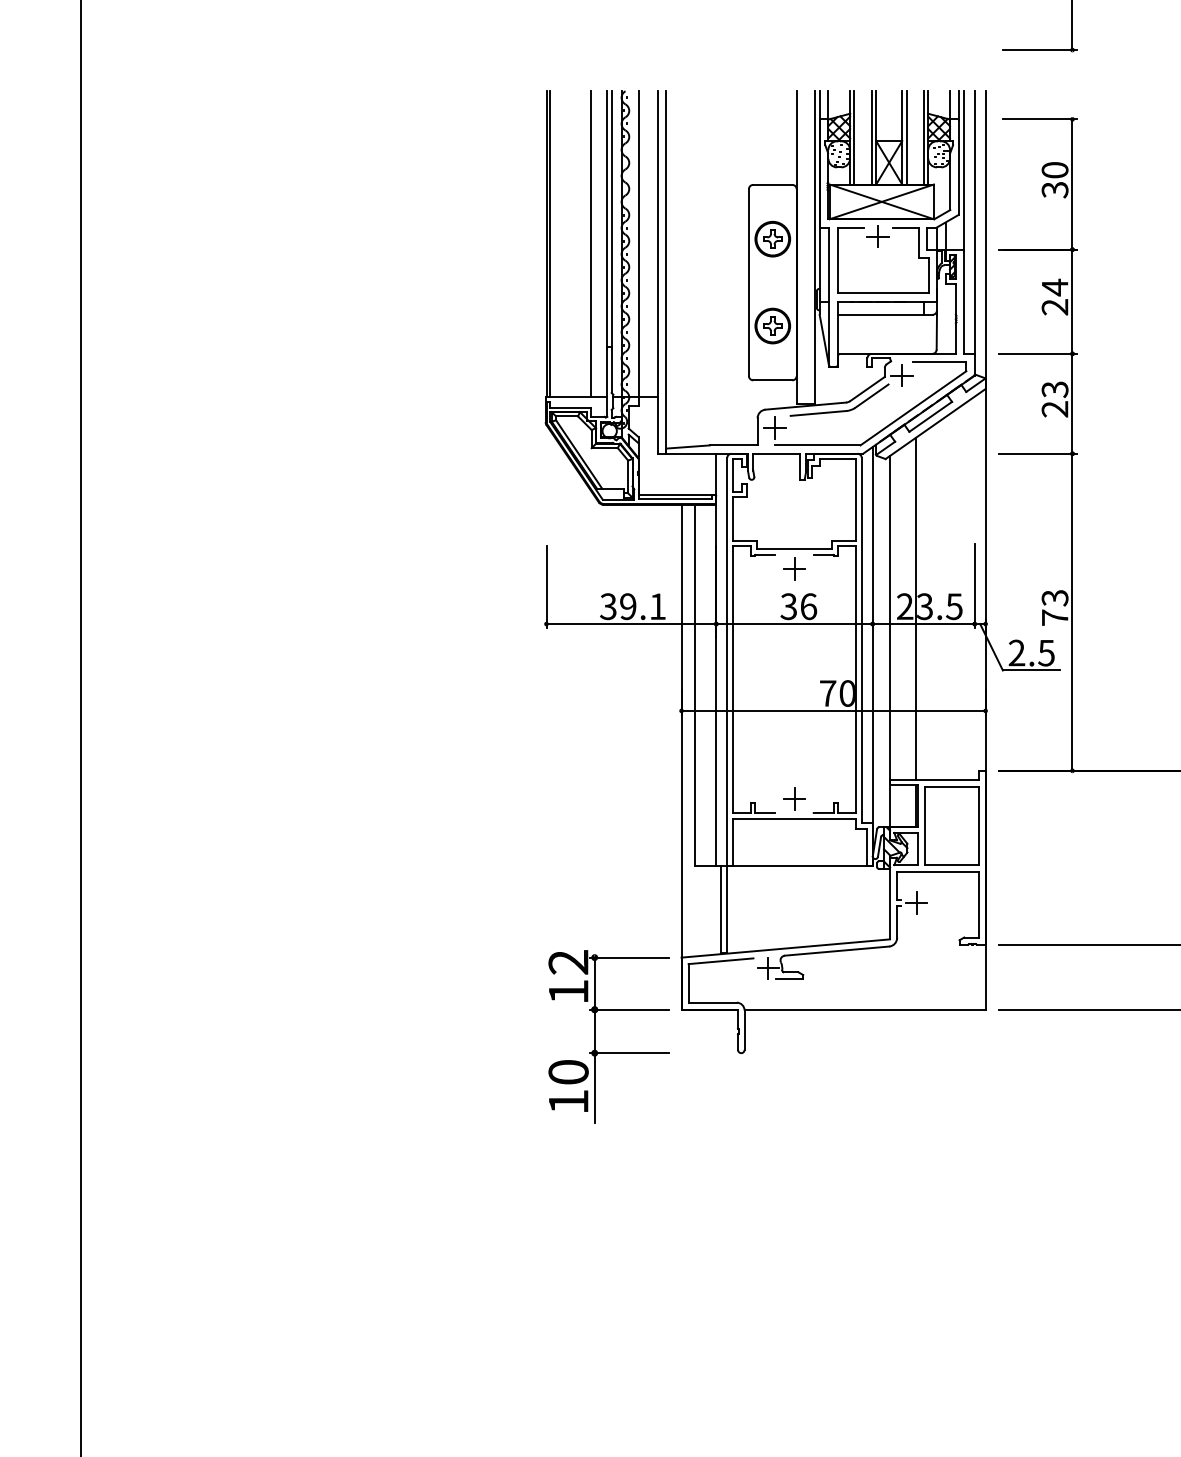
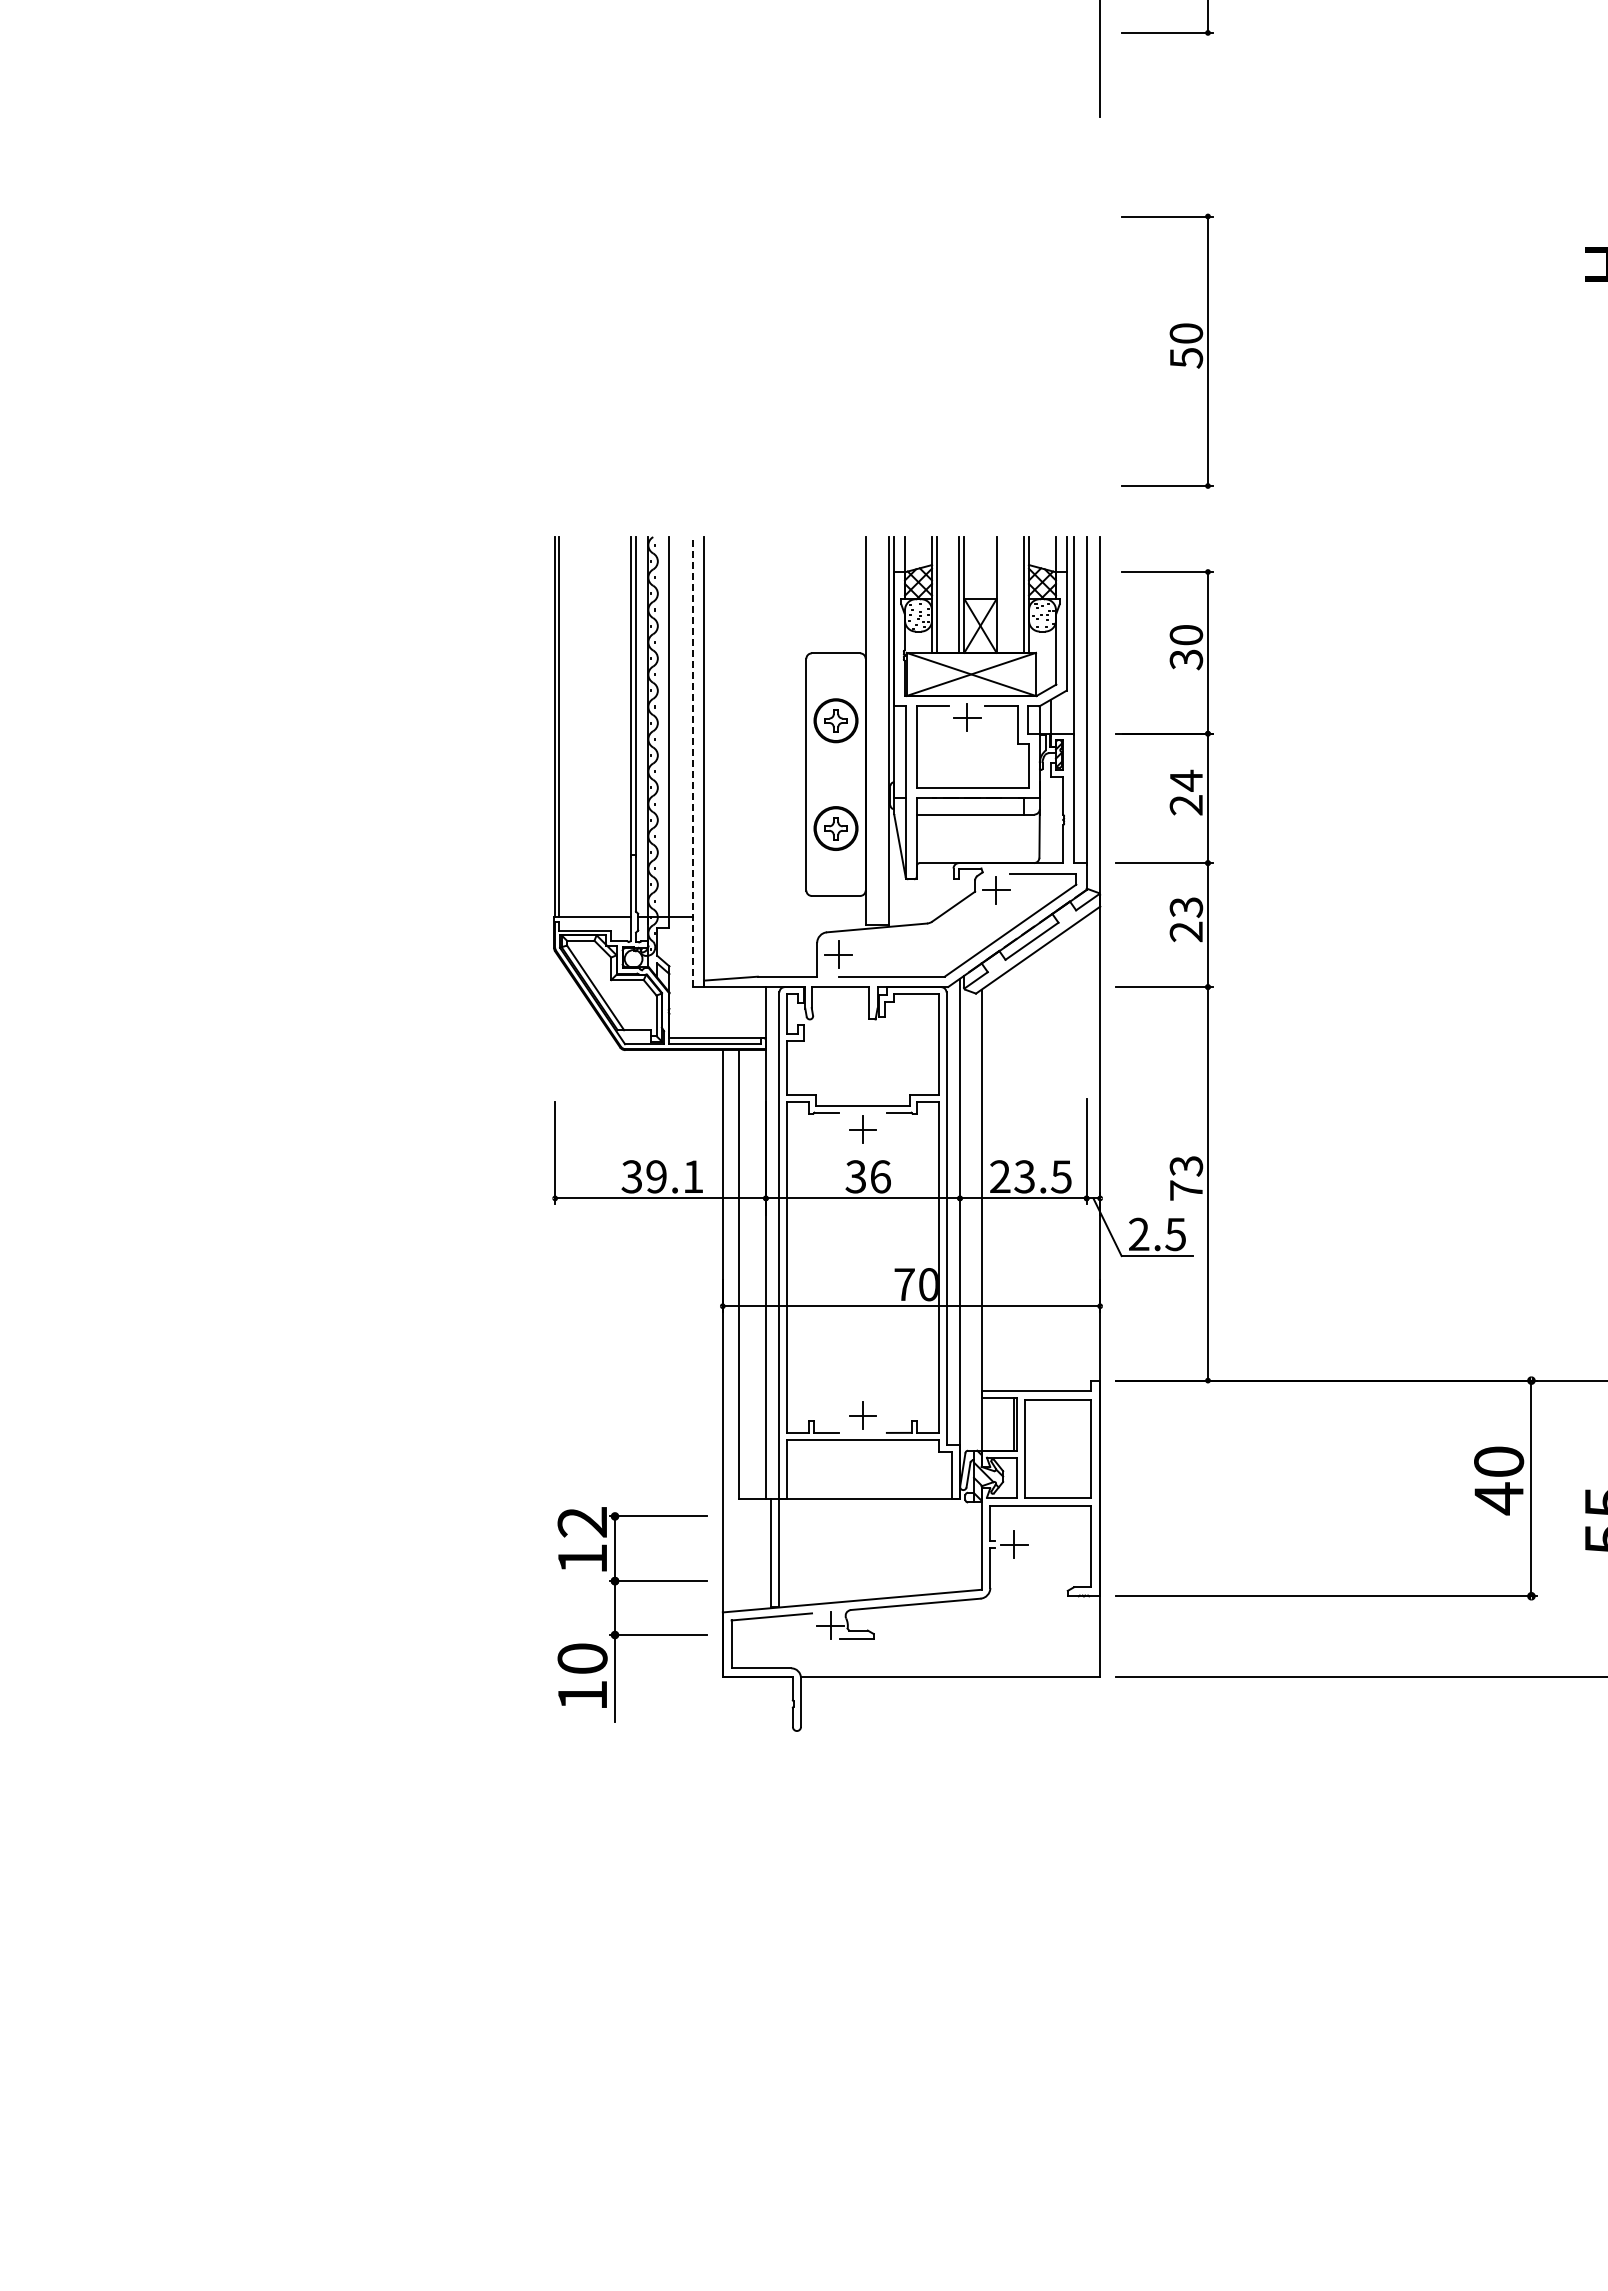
line: (906, 137) -> (1002, 594), removed
line: (591, 244) -> (610, 727), removed
line: (657, 272) -> (693, 761), solid -> dashed
part: (839, 410) -> (918, 933), removed
line: (915, 608) -> (1013, 1179), removed
part: (595, 1036) -> (615, 1614), moved

